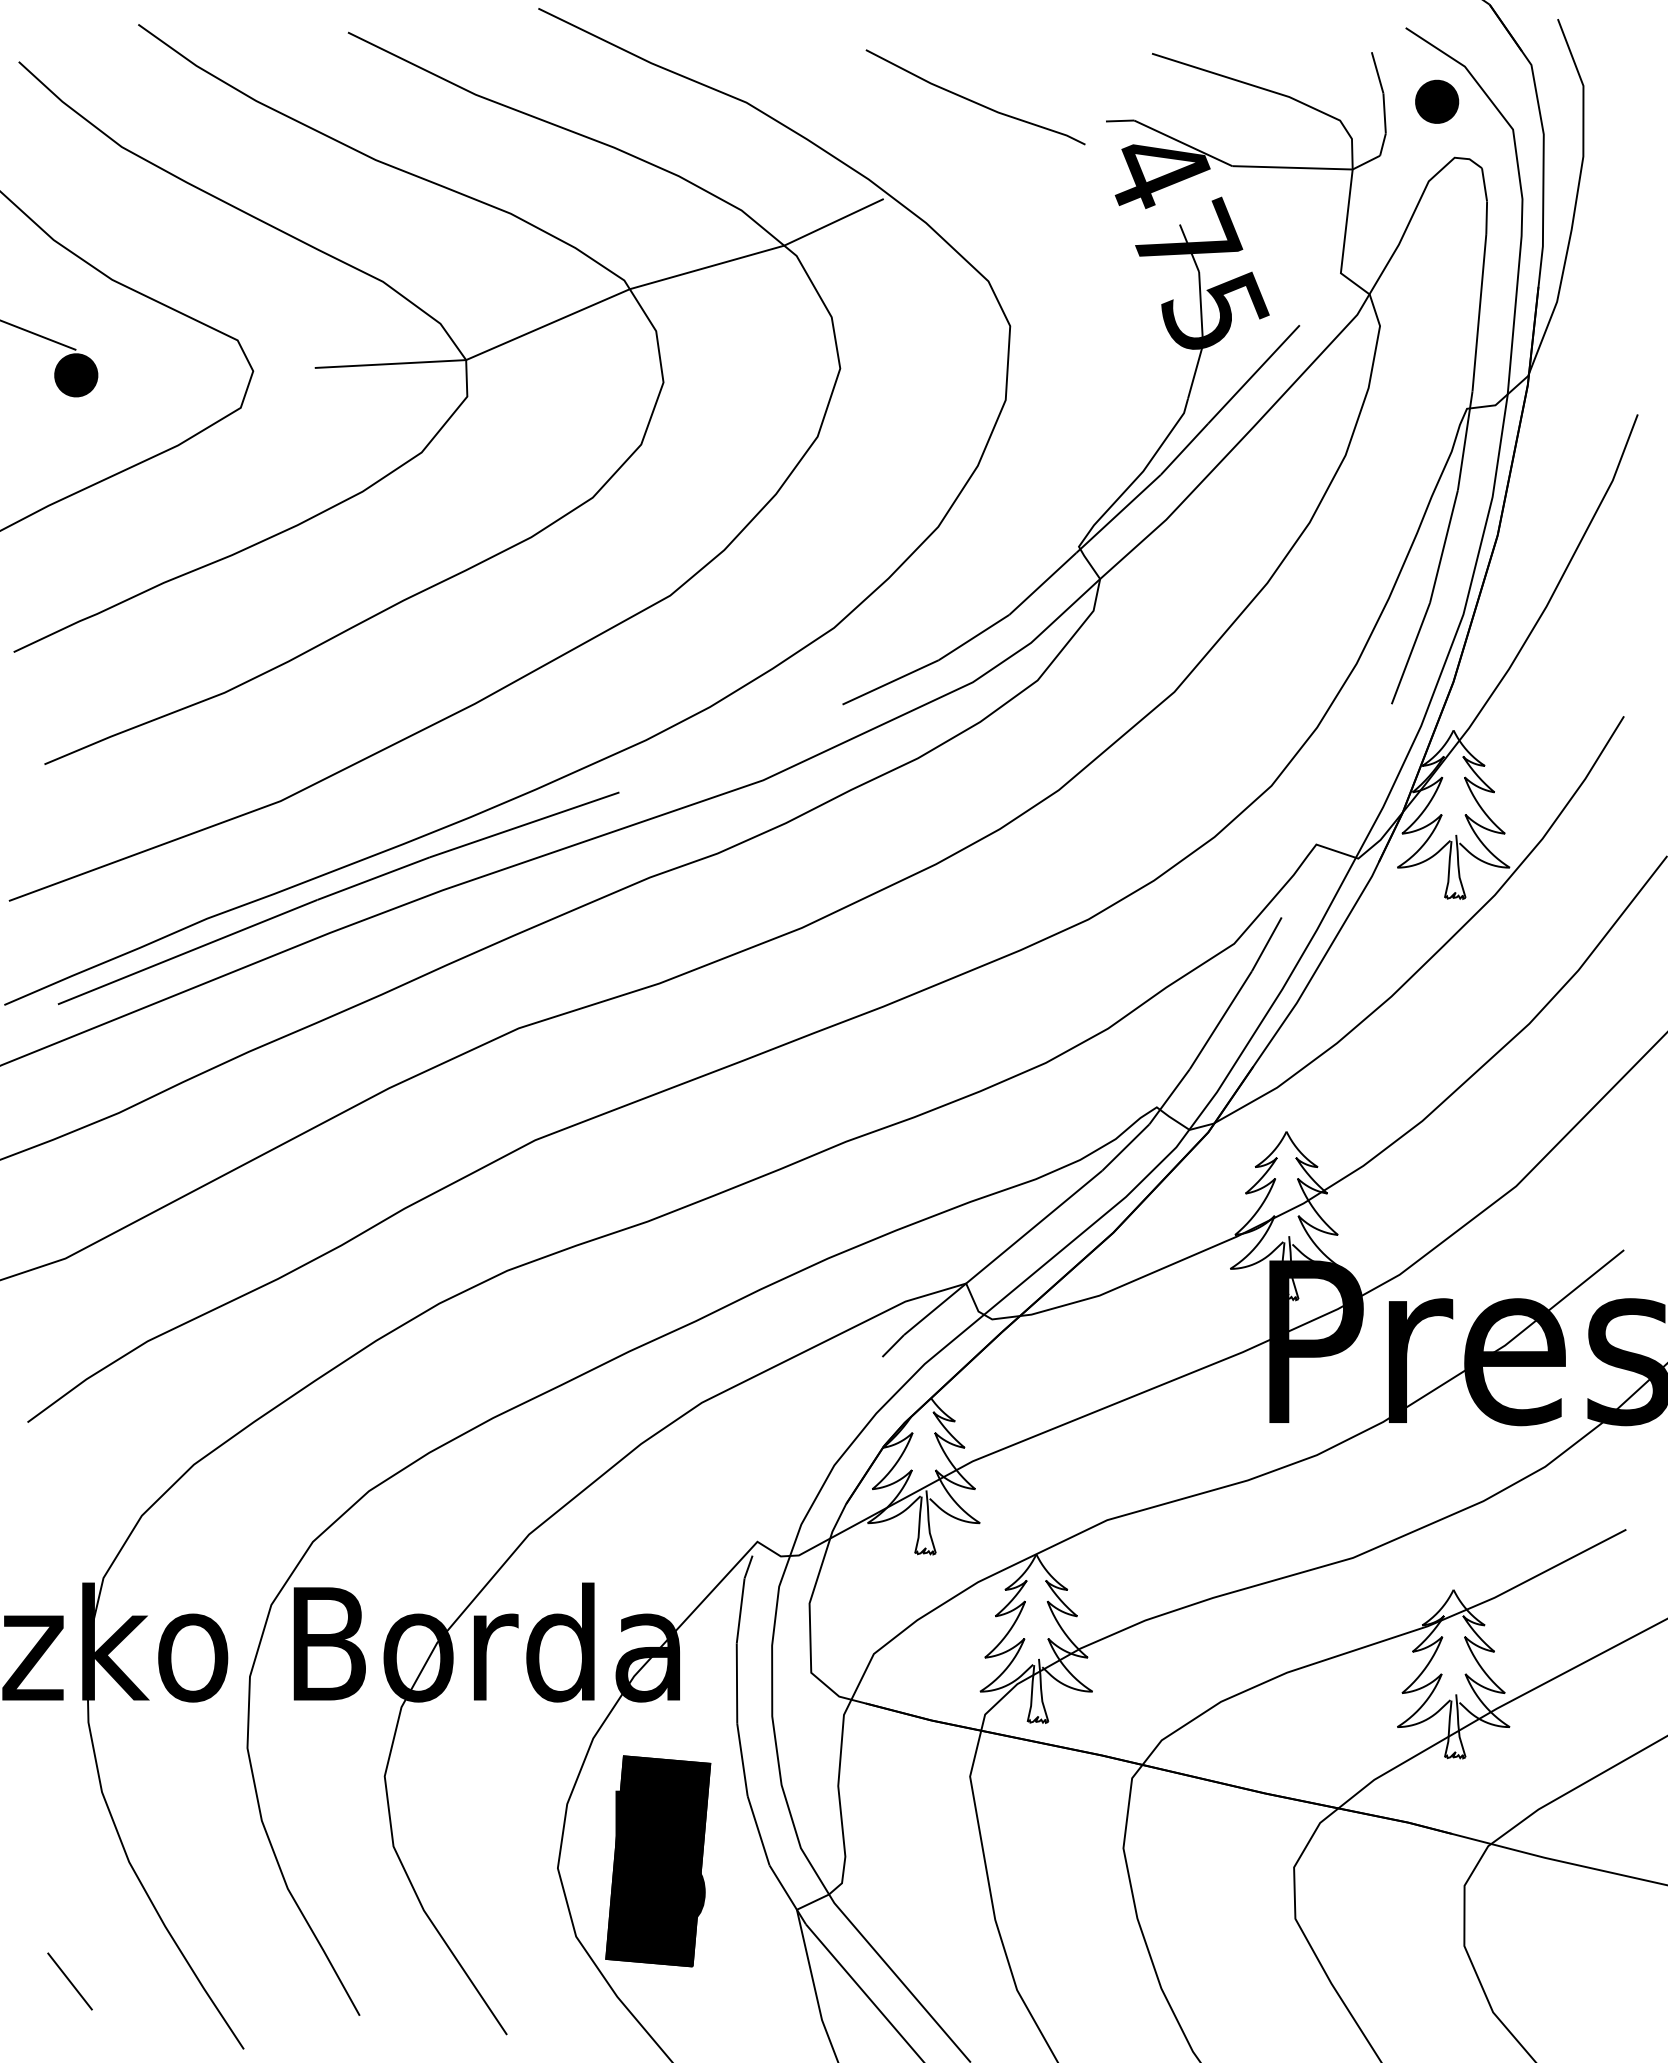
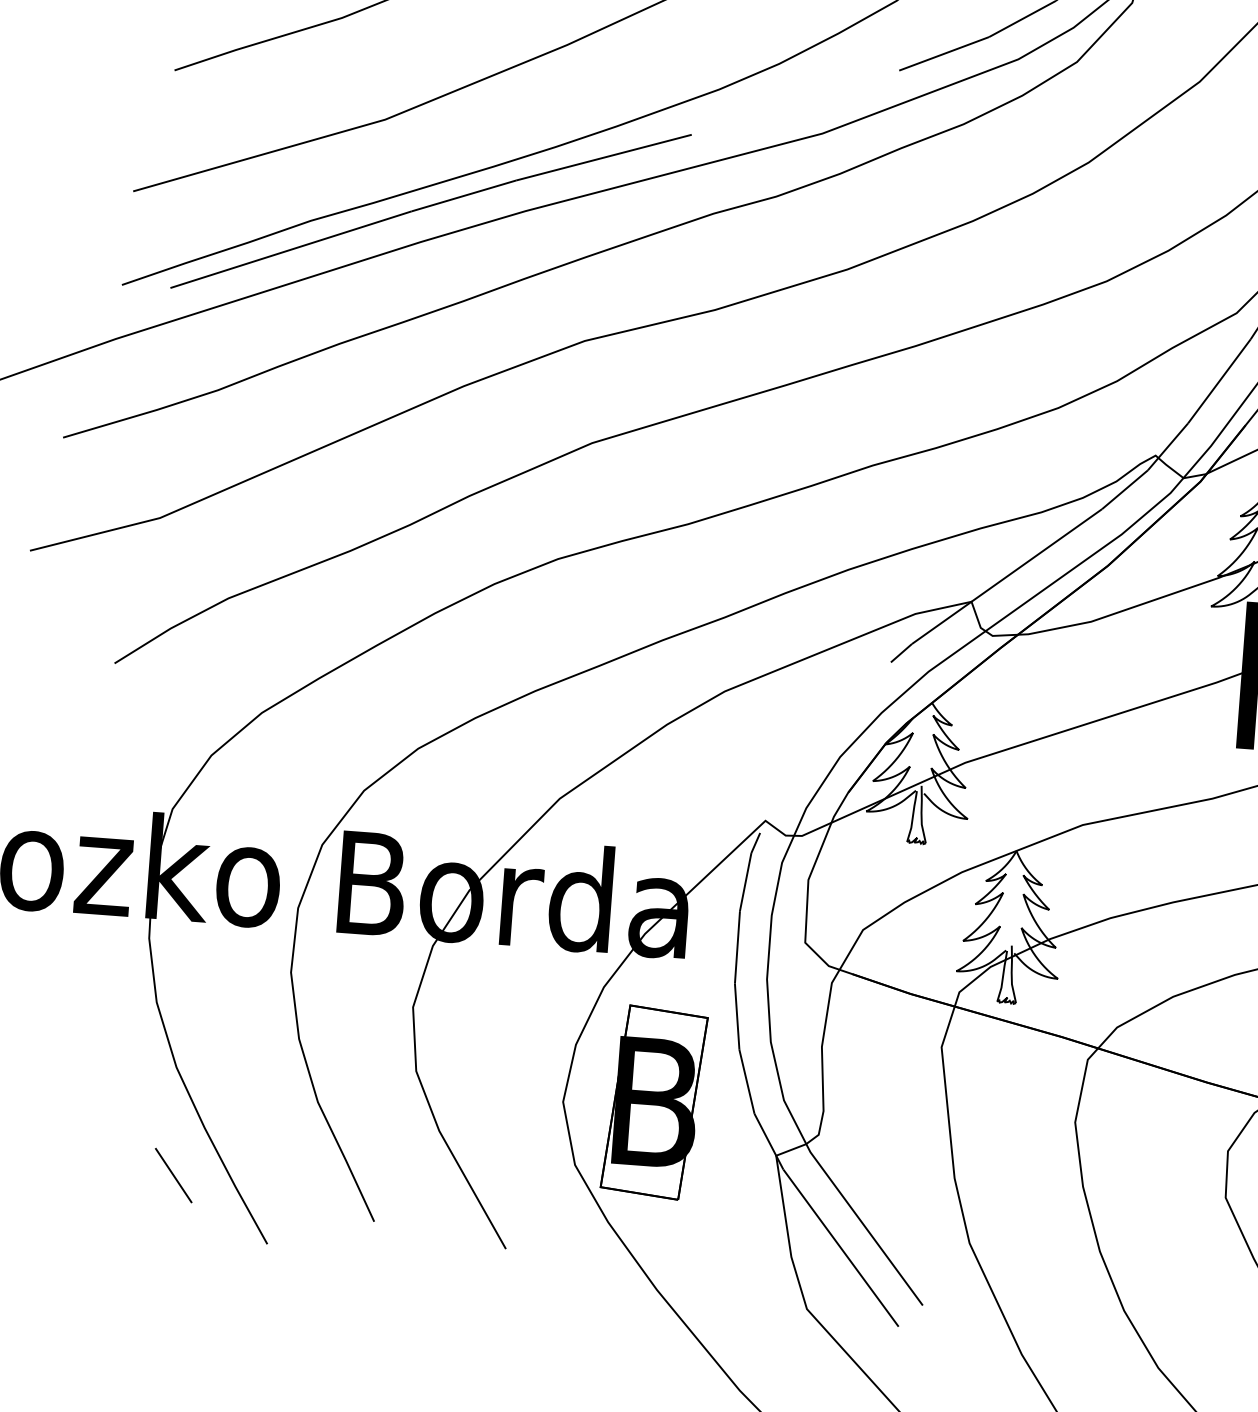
fill: (658, 1861) -> (654, 1102), removed
line: (69, 1981) -> (173, 1175), moved

